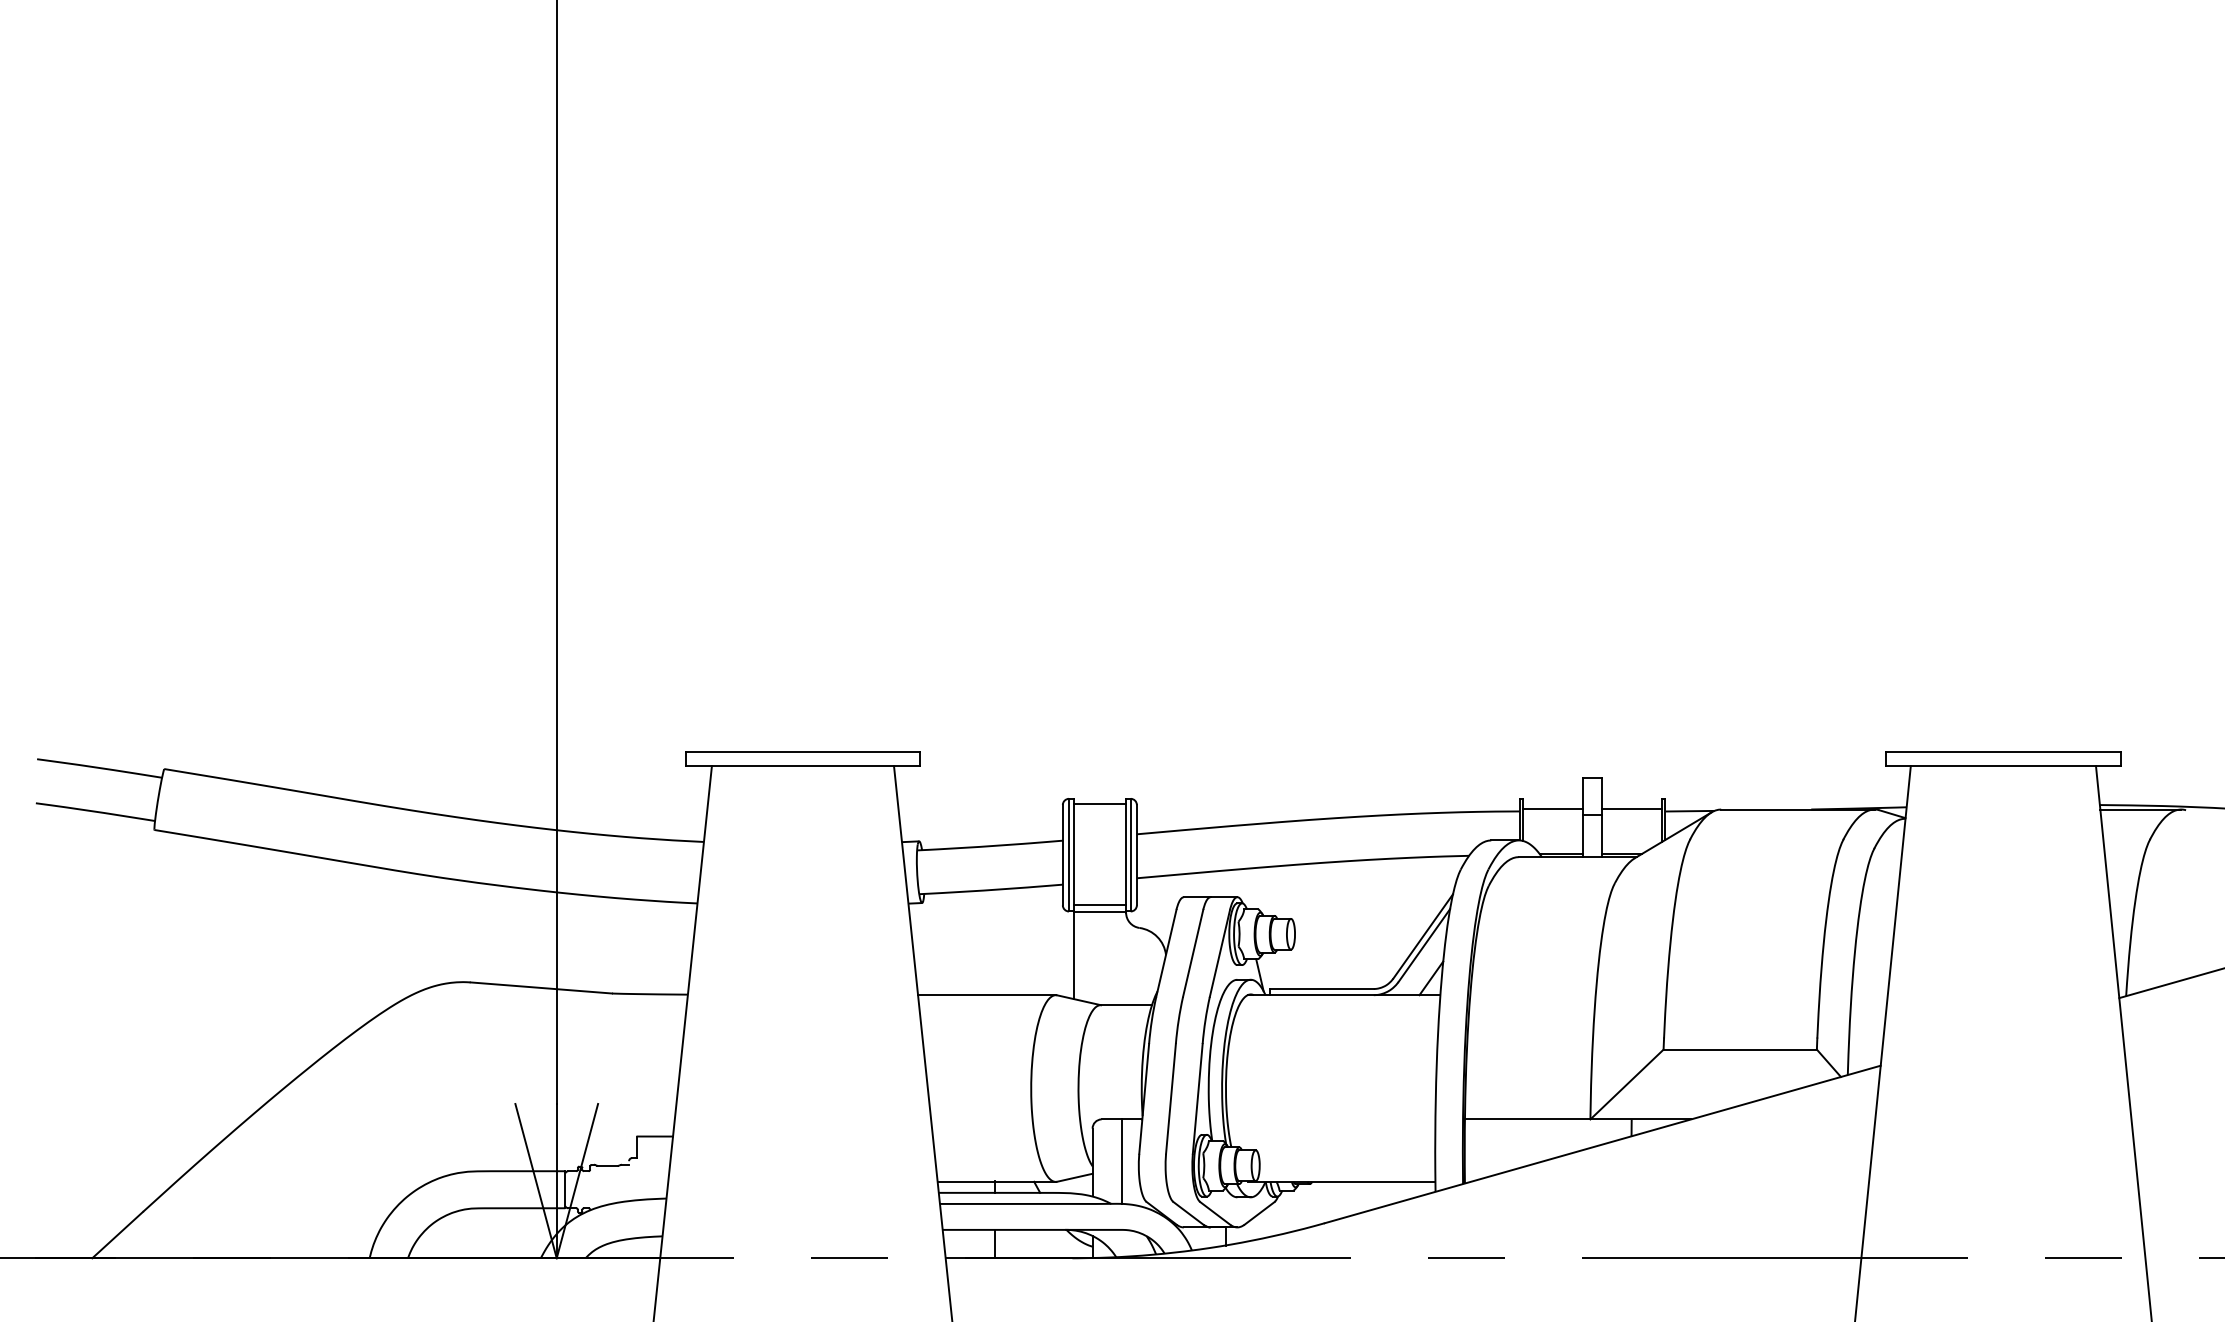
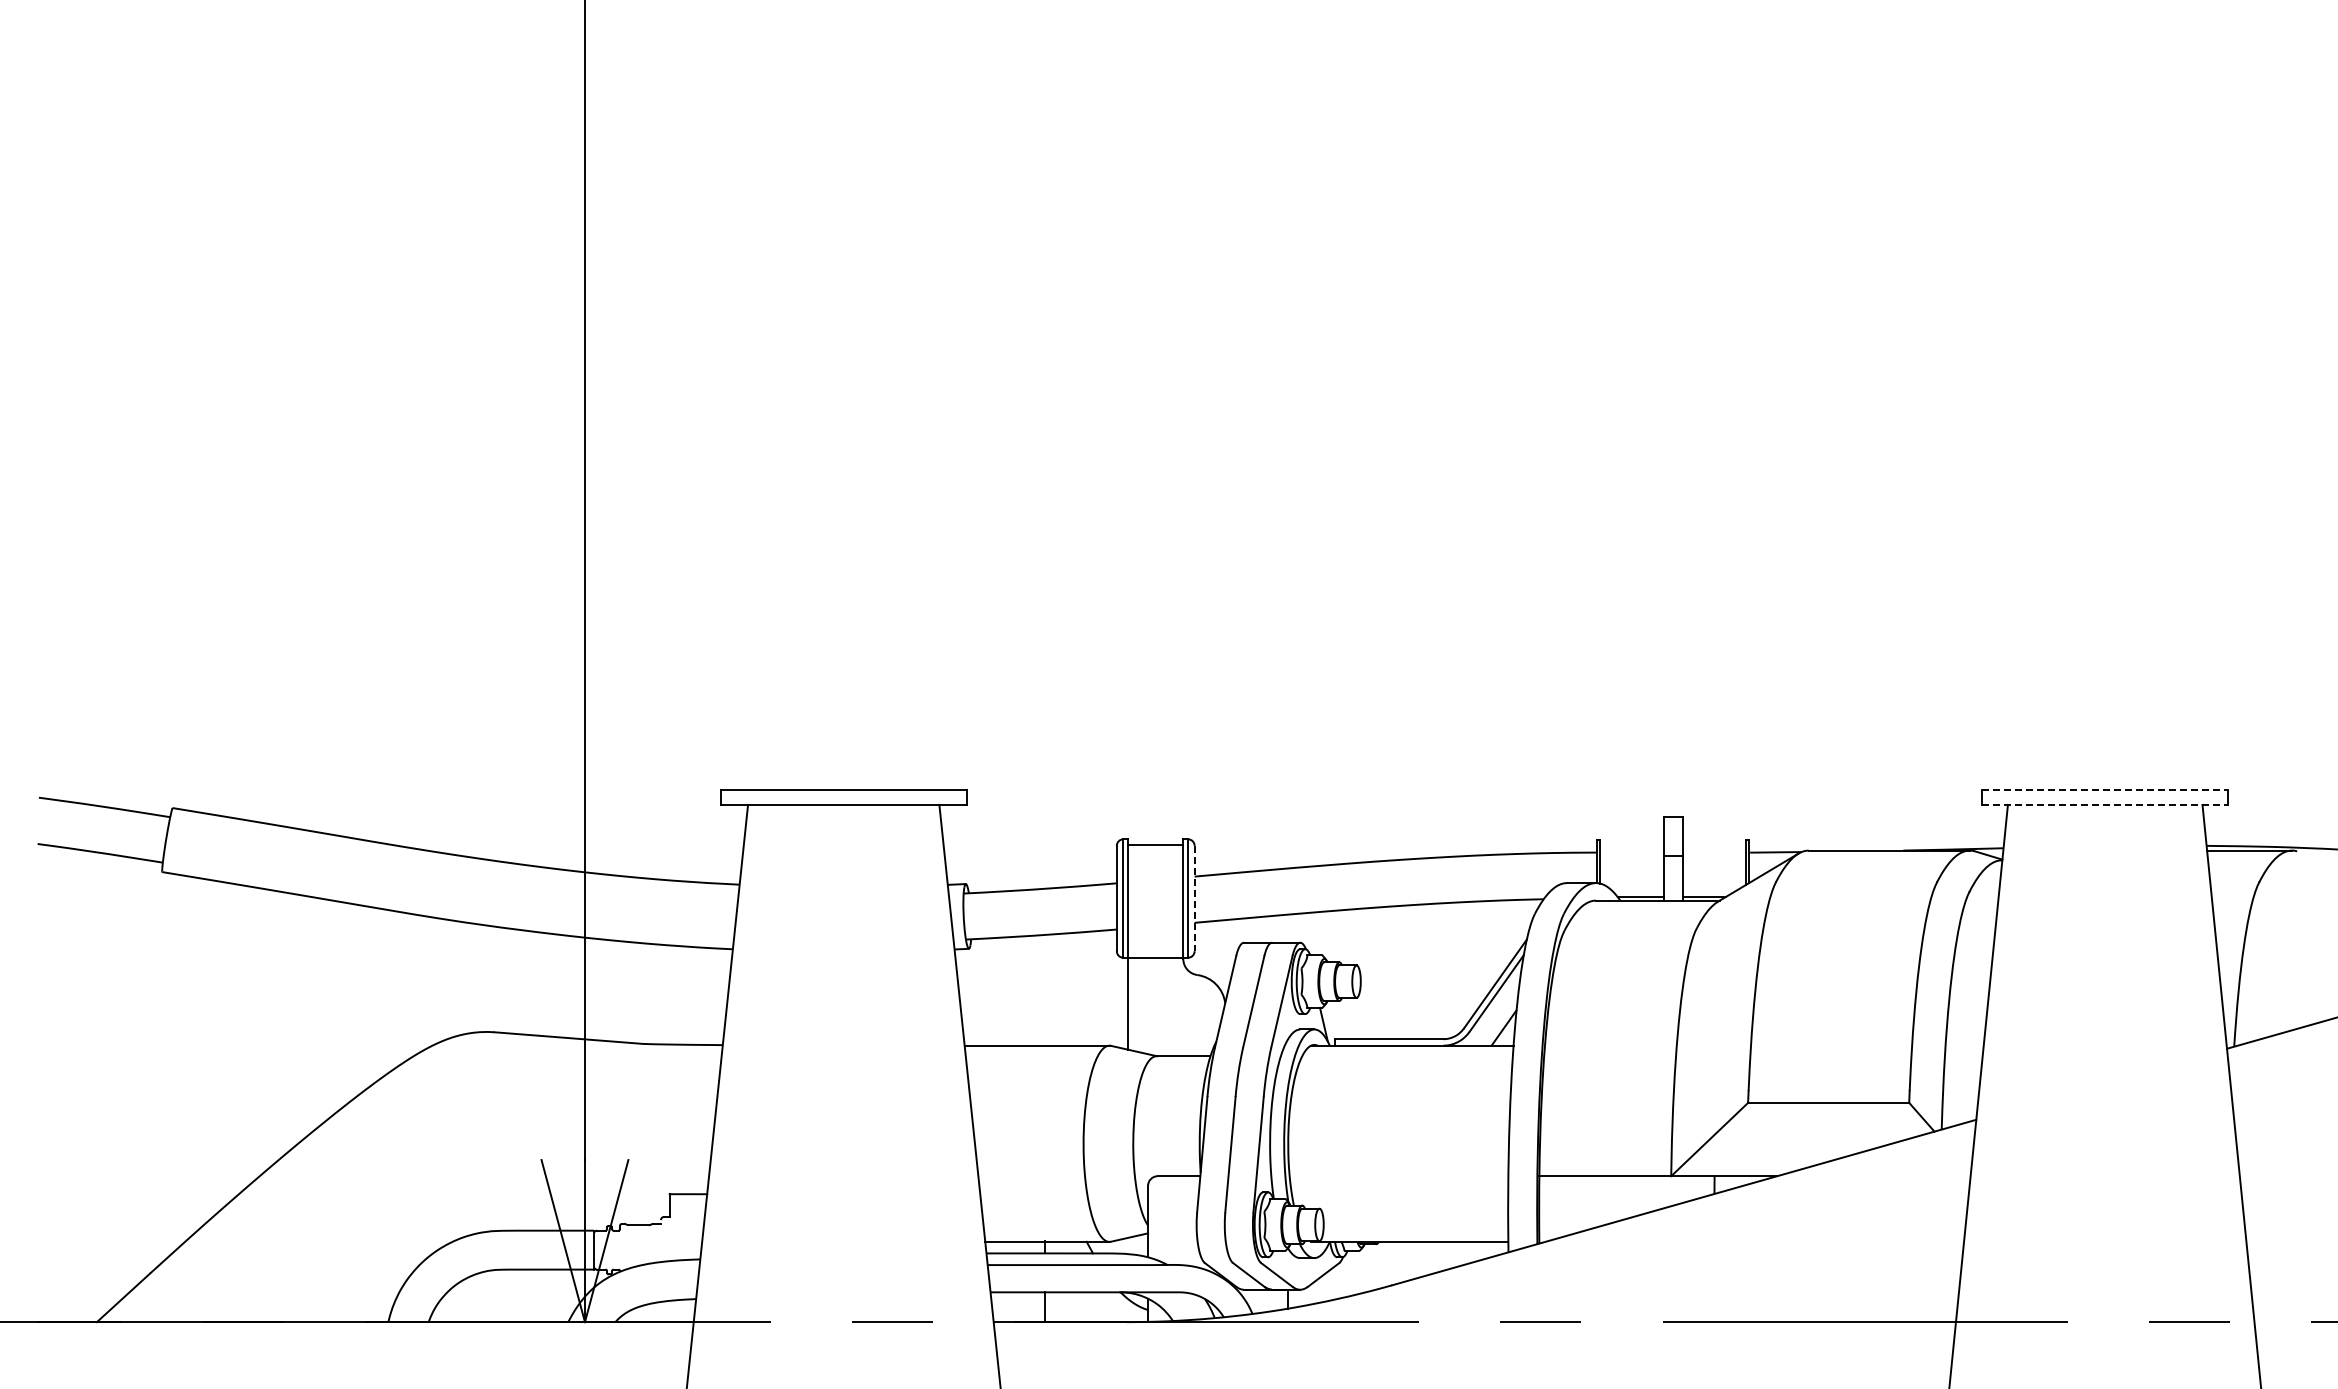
line: (2003, 752) -> (2105, 790), solid -> dashed
line: (2003, 765) -> (2105, 804), solid -> dashed
line: (1552, 808) -> (1631, 849), removed
line: (1631, 808) -> (1714, 849), removed
line: (1136, 855) -> (1194, 898), solid -> dashed
line: (1099, 904) -> (1155, 950), removed
line: (1122, 1161) -> (1179, 1220), removed

